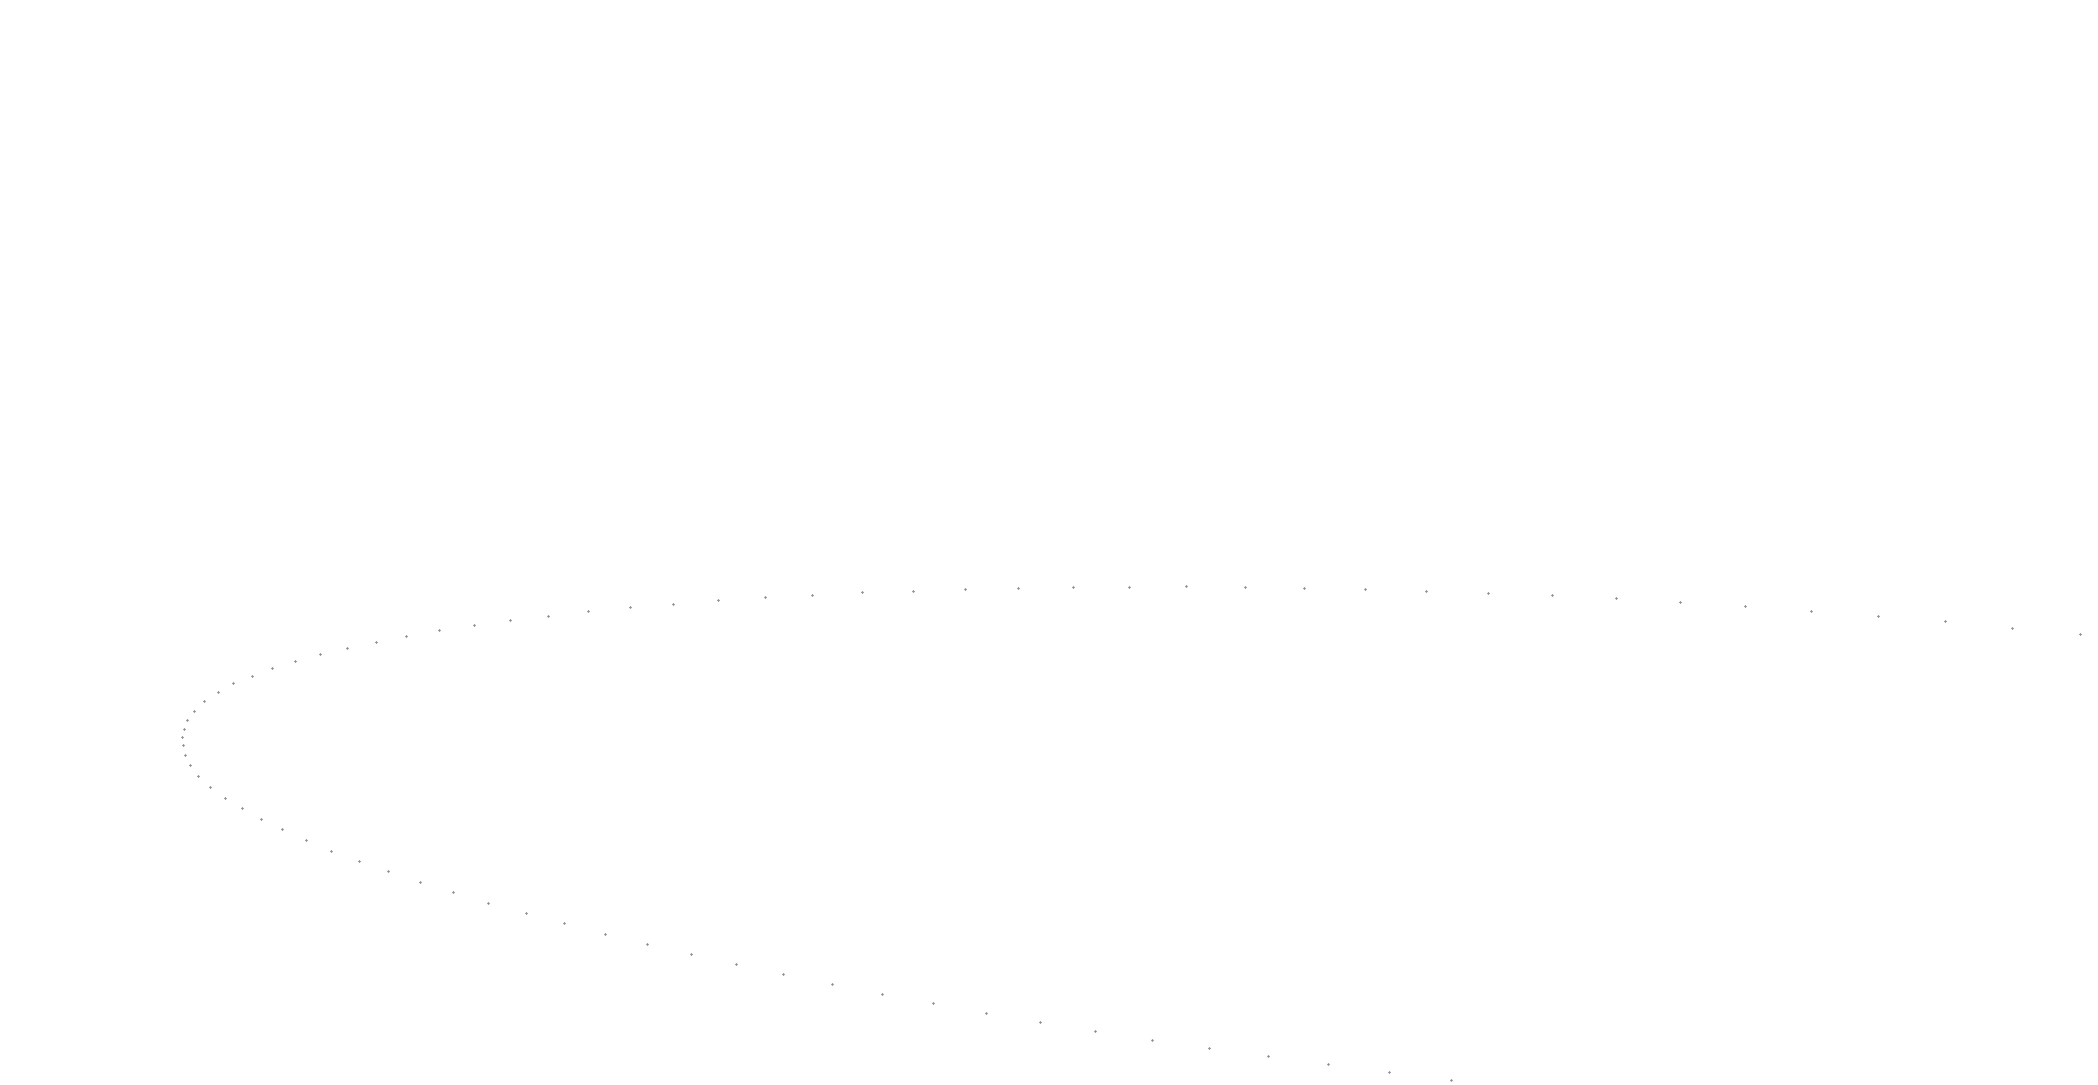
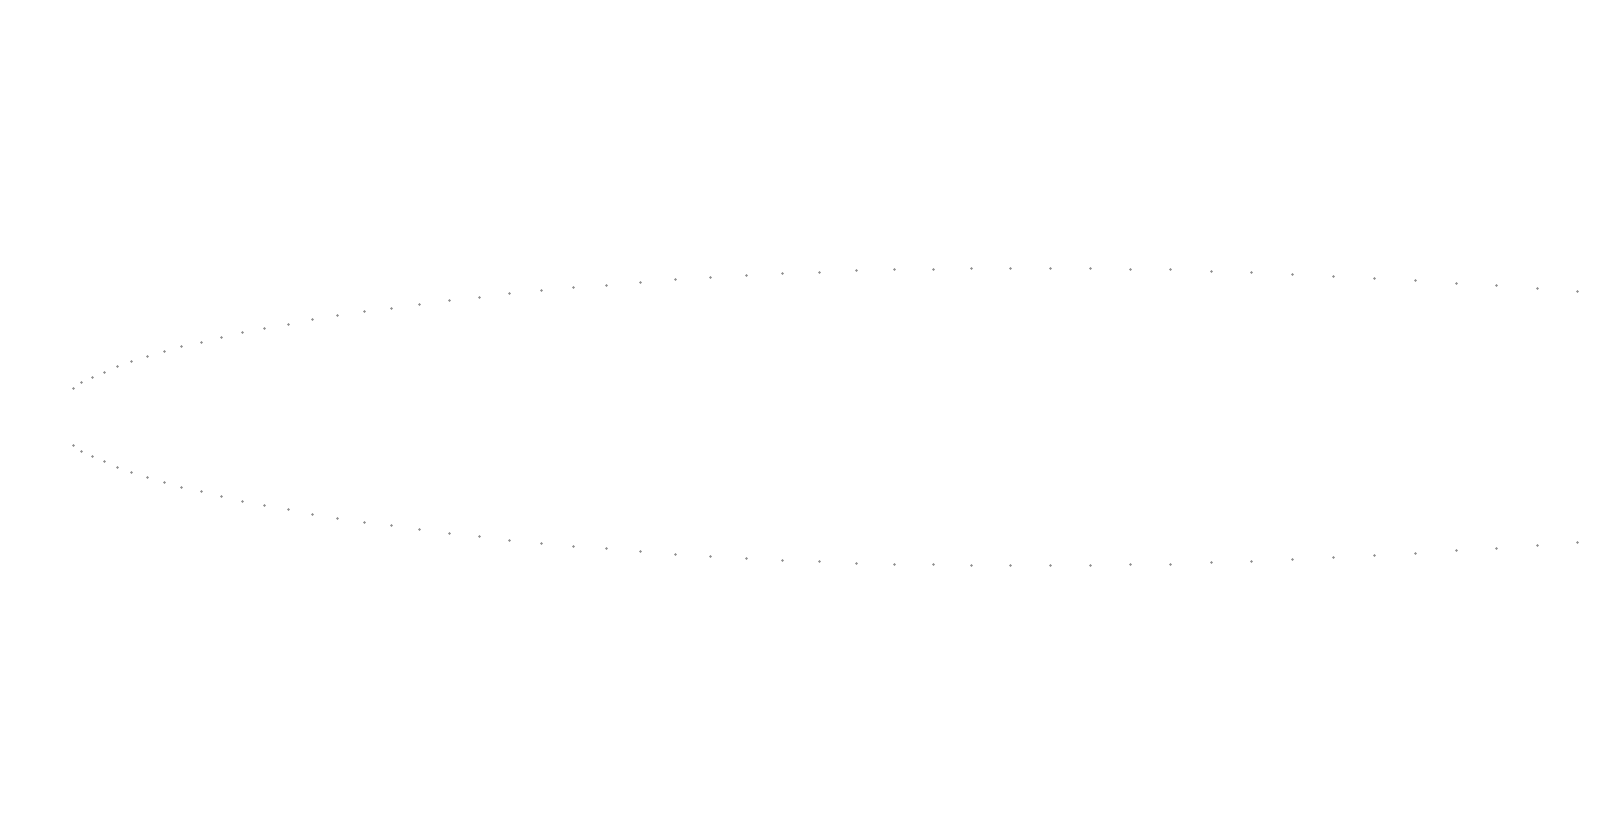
part: (192, 737) -> (59, 416), removed

